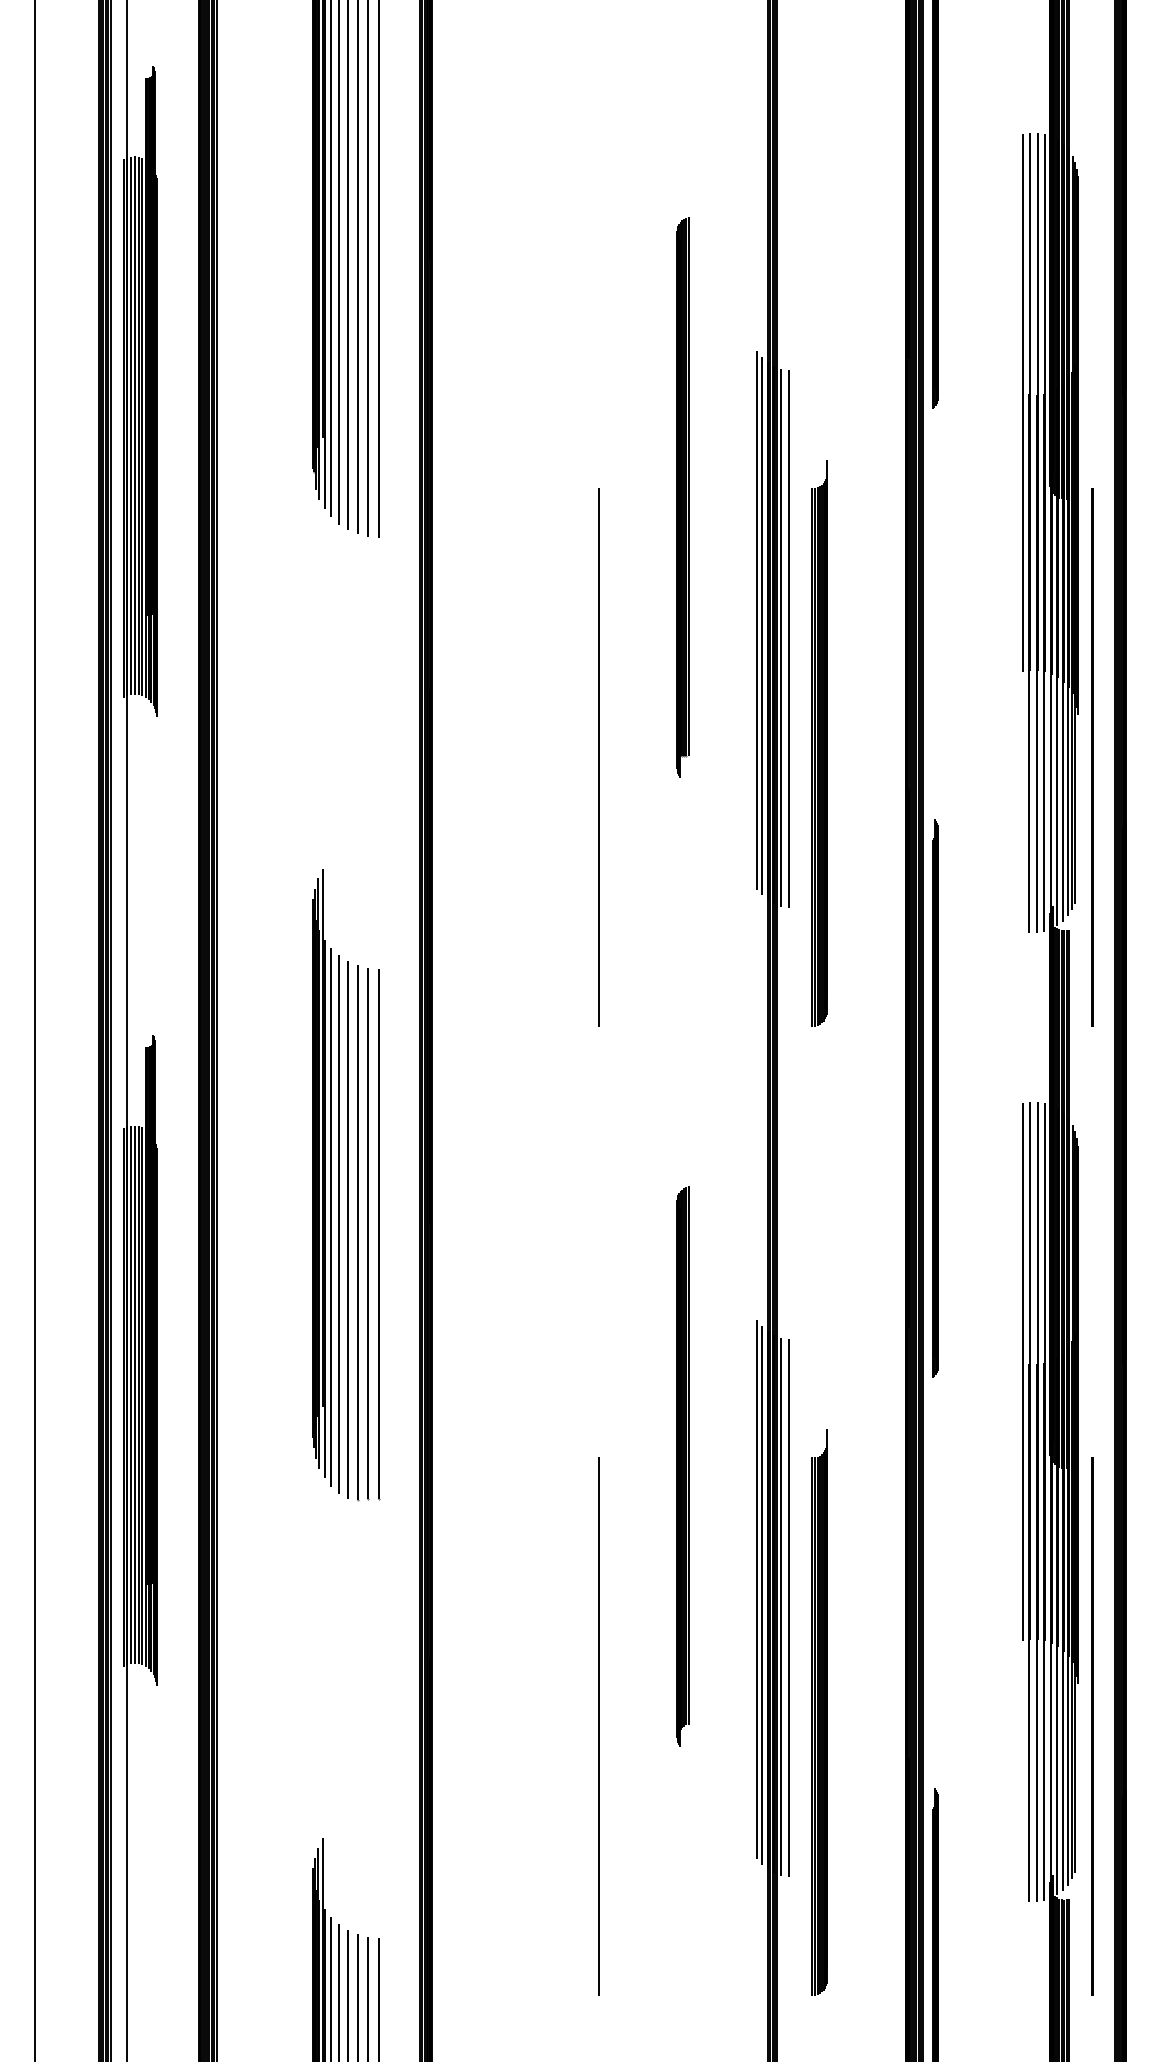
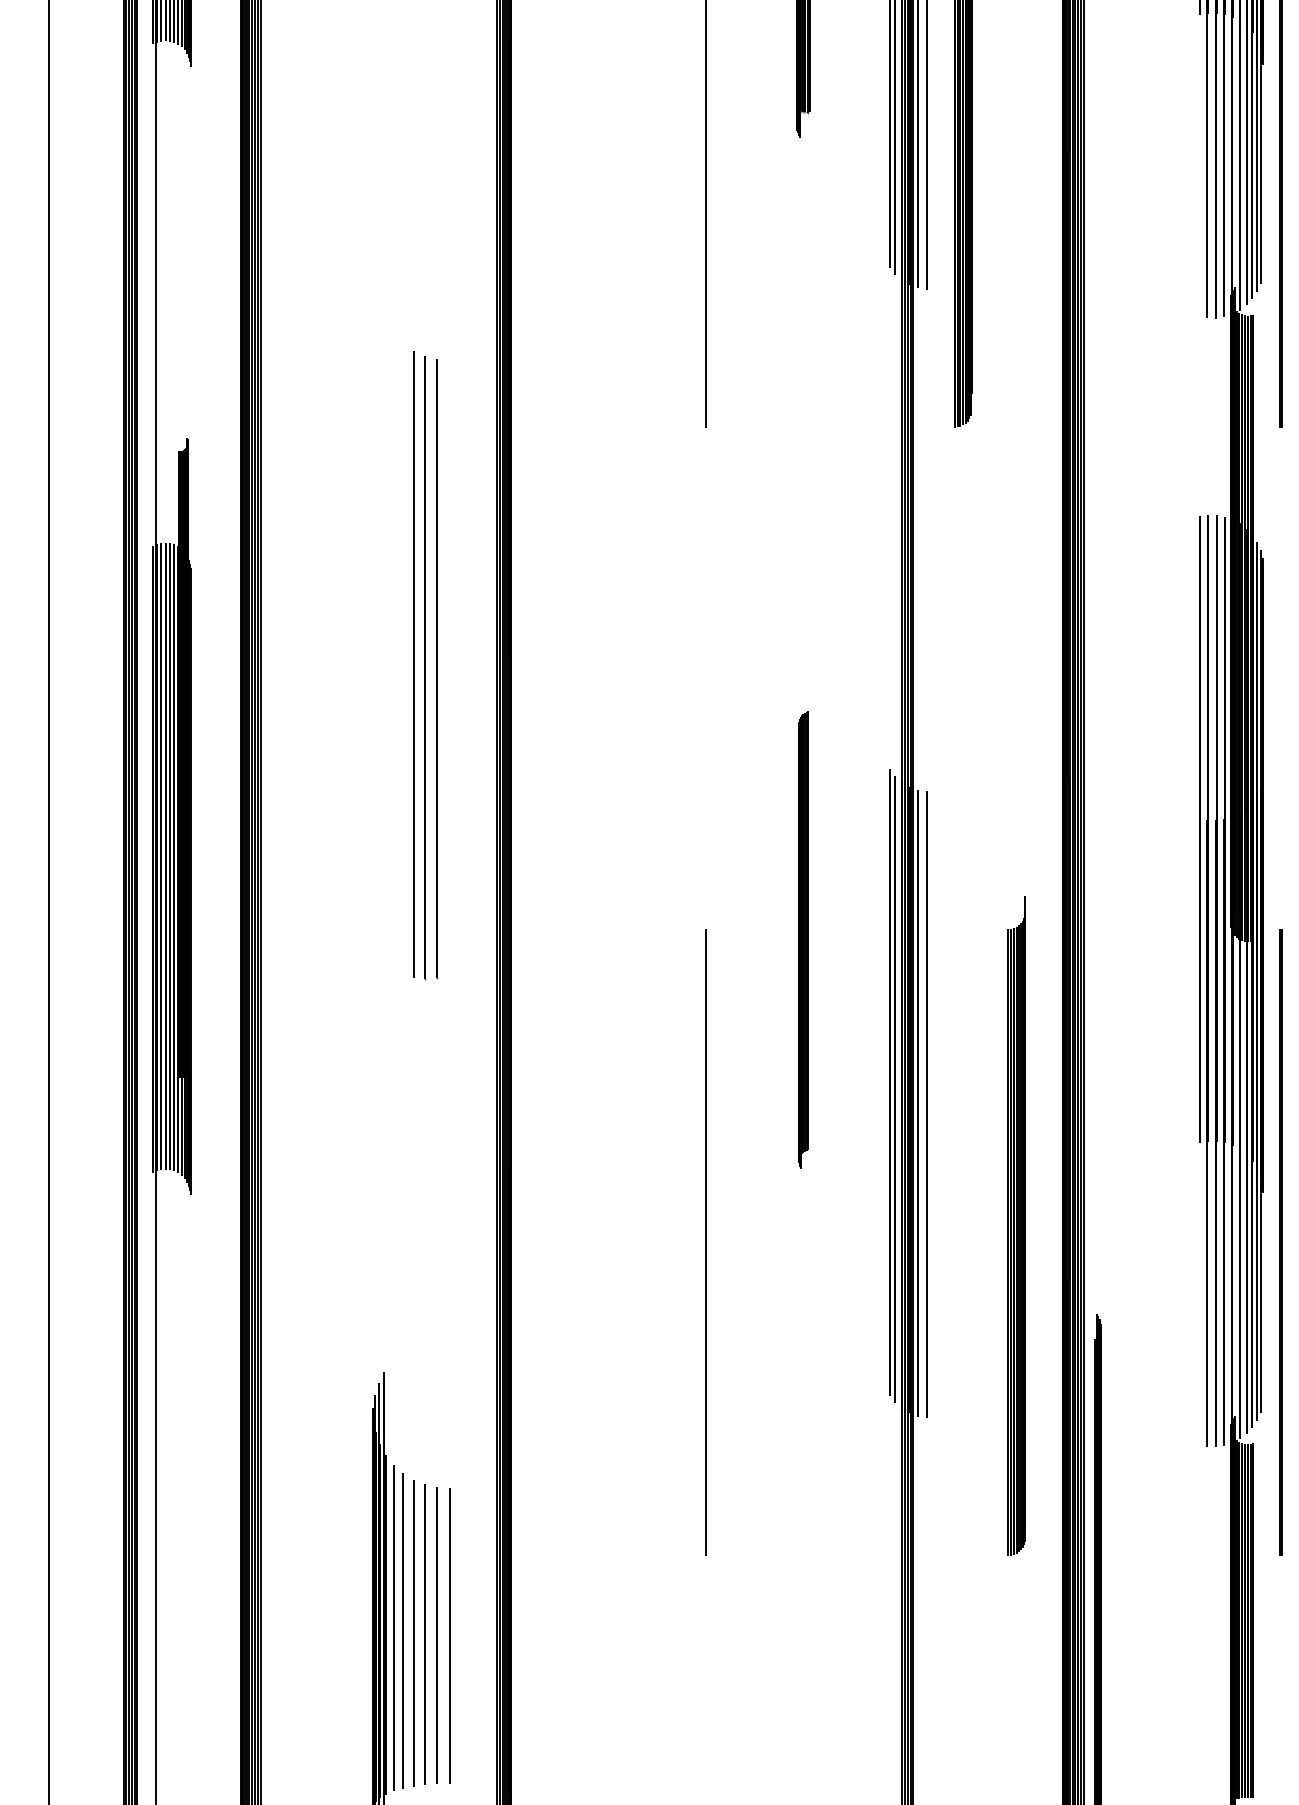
part: (935, 1098) -> (1097, 511), removed
part: (325, 1181) -> (387, 607), removed
line: (379, 1234) -> (450, 669), removed
part: (682, 1466) -> (803, 939), size x0.7
part: (819, 1712) -> (1016, 1226), moved

